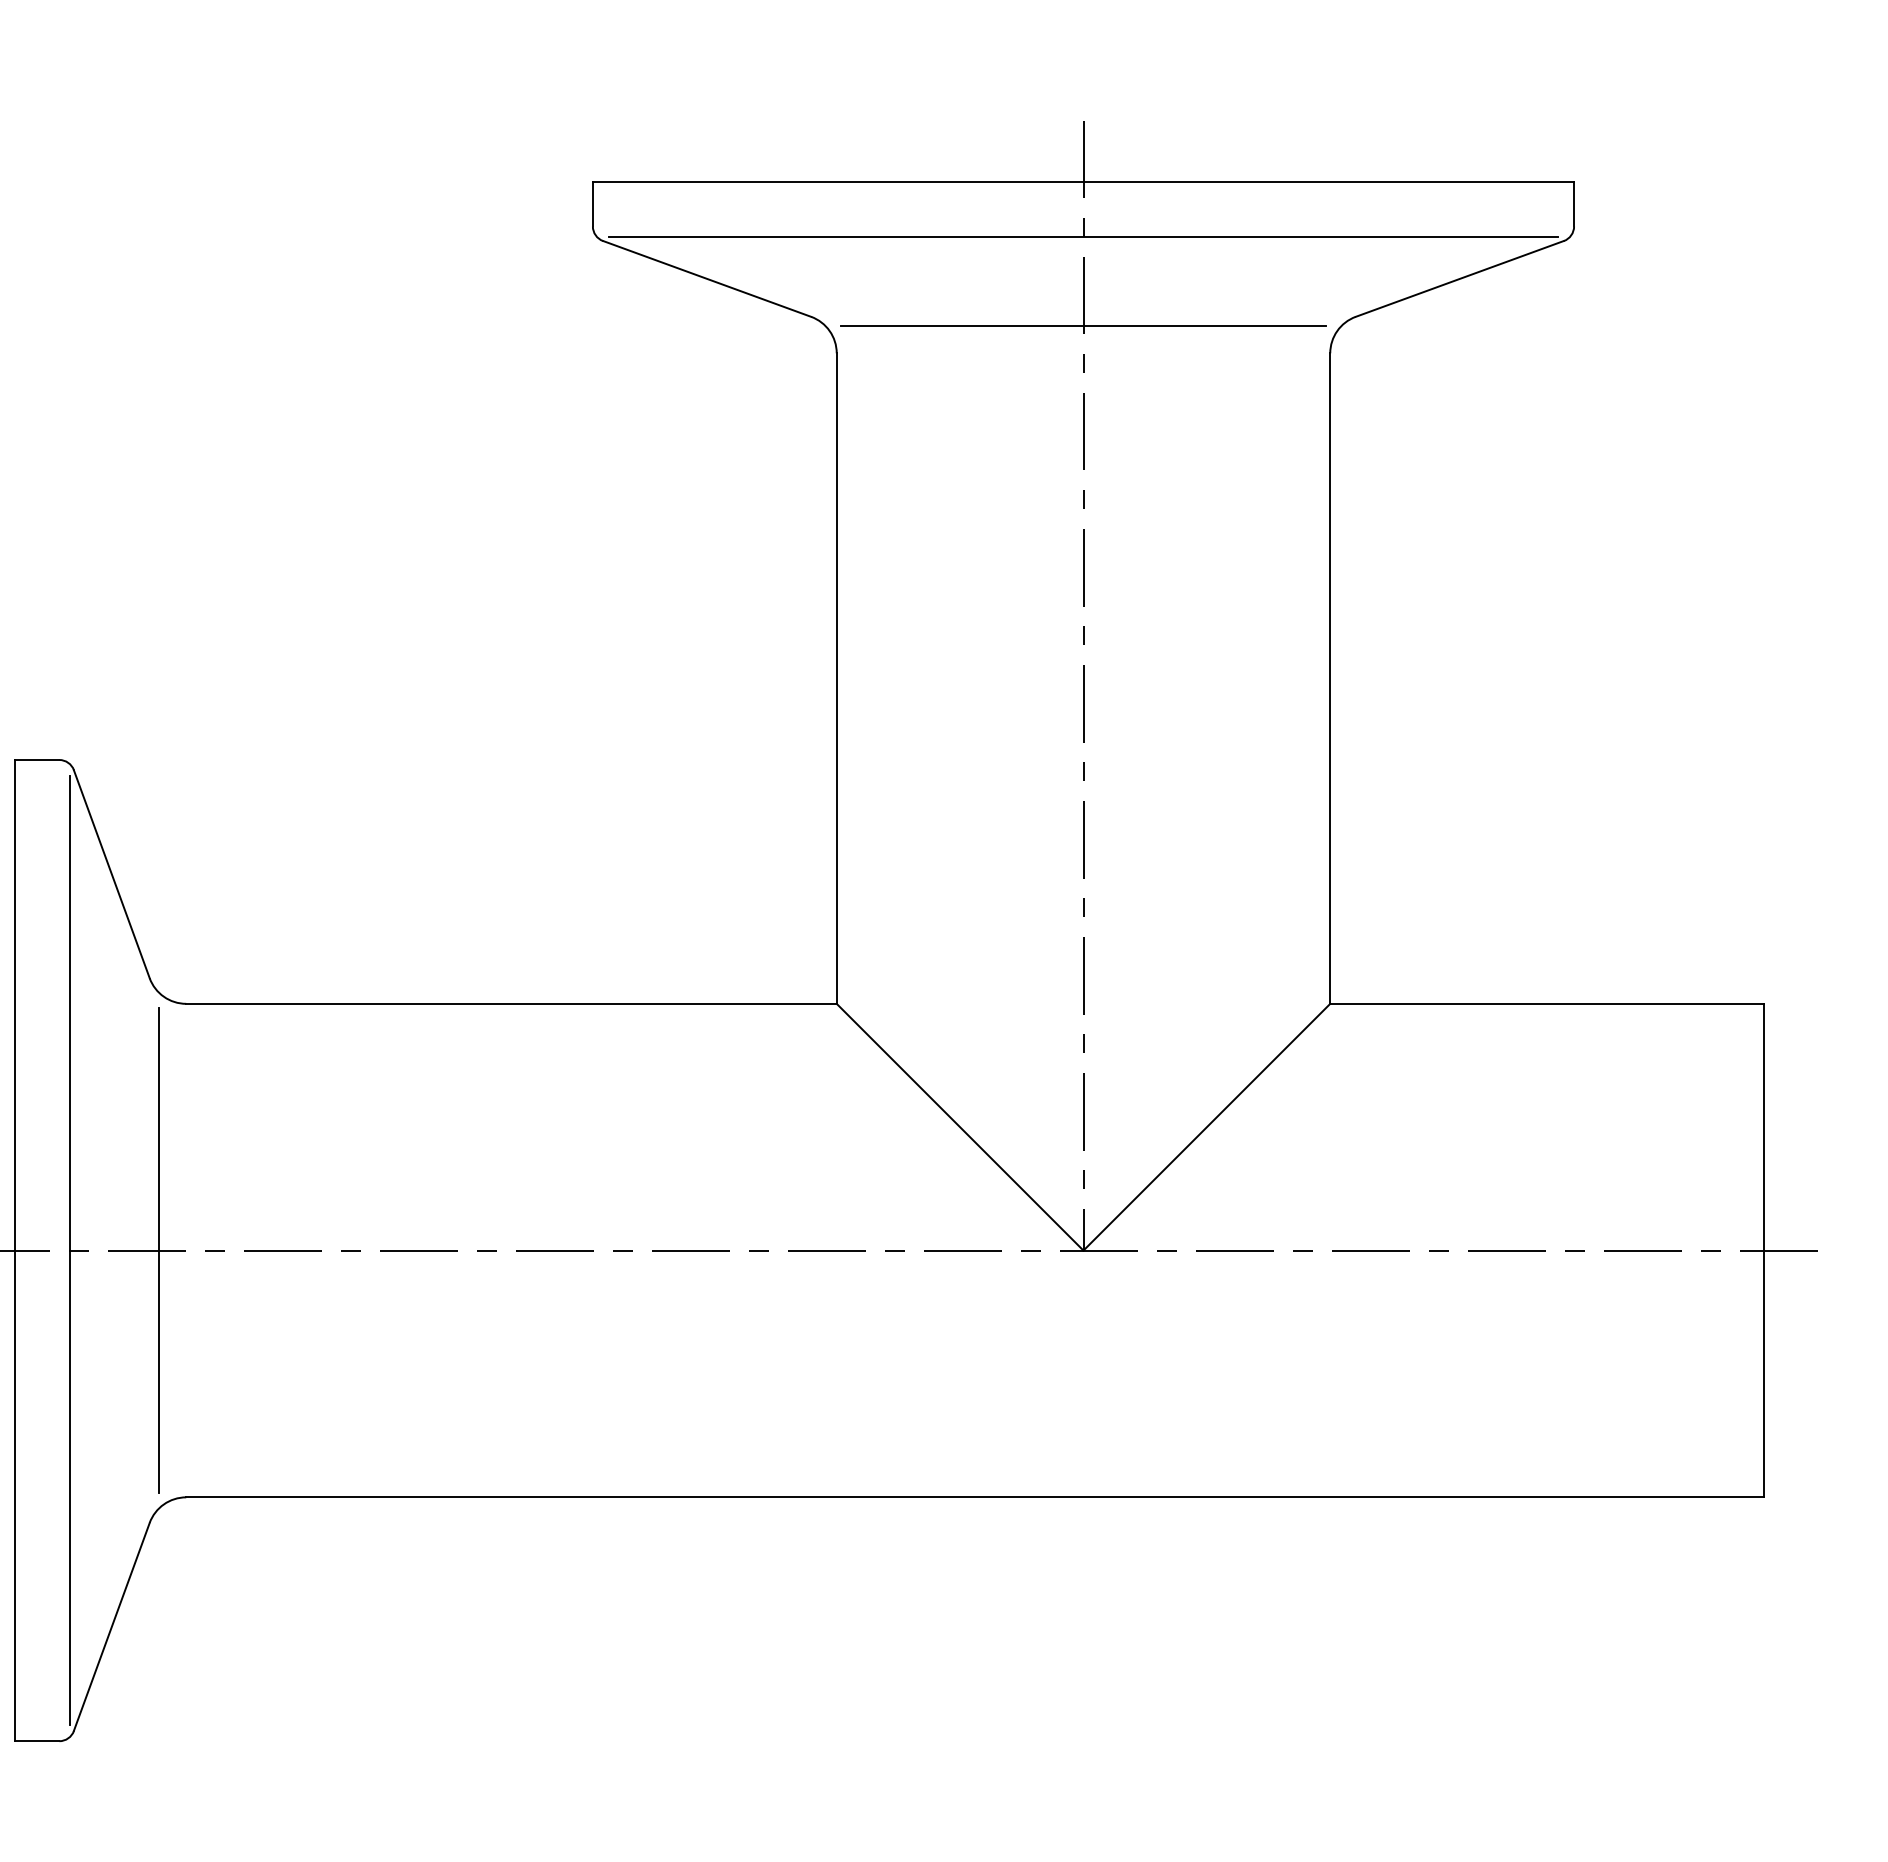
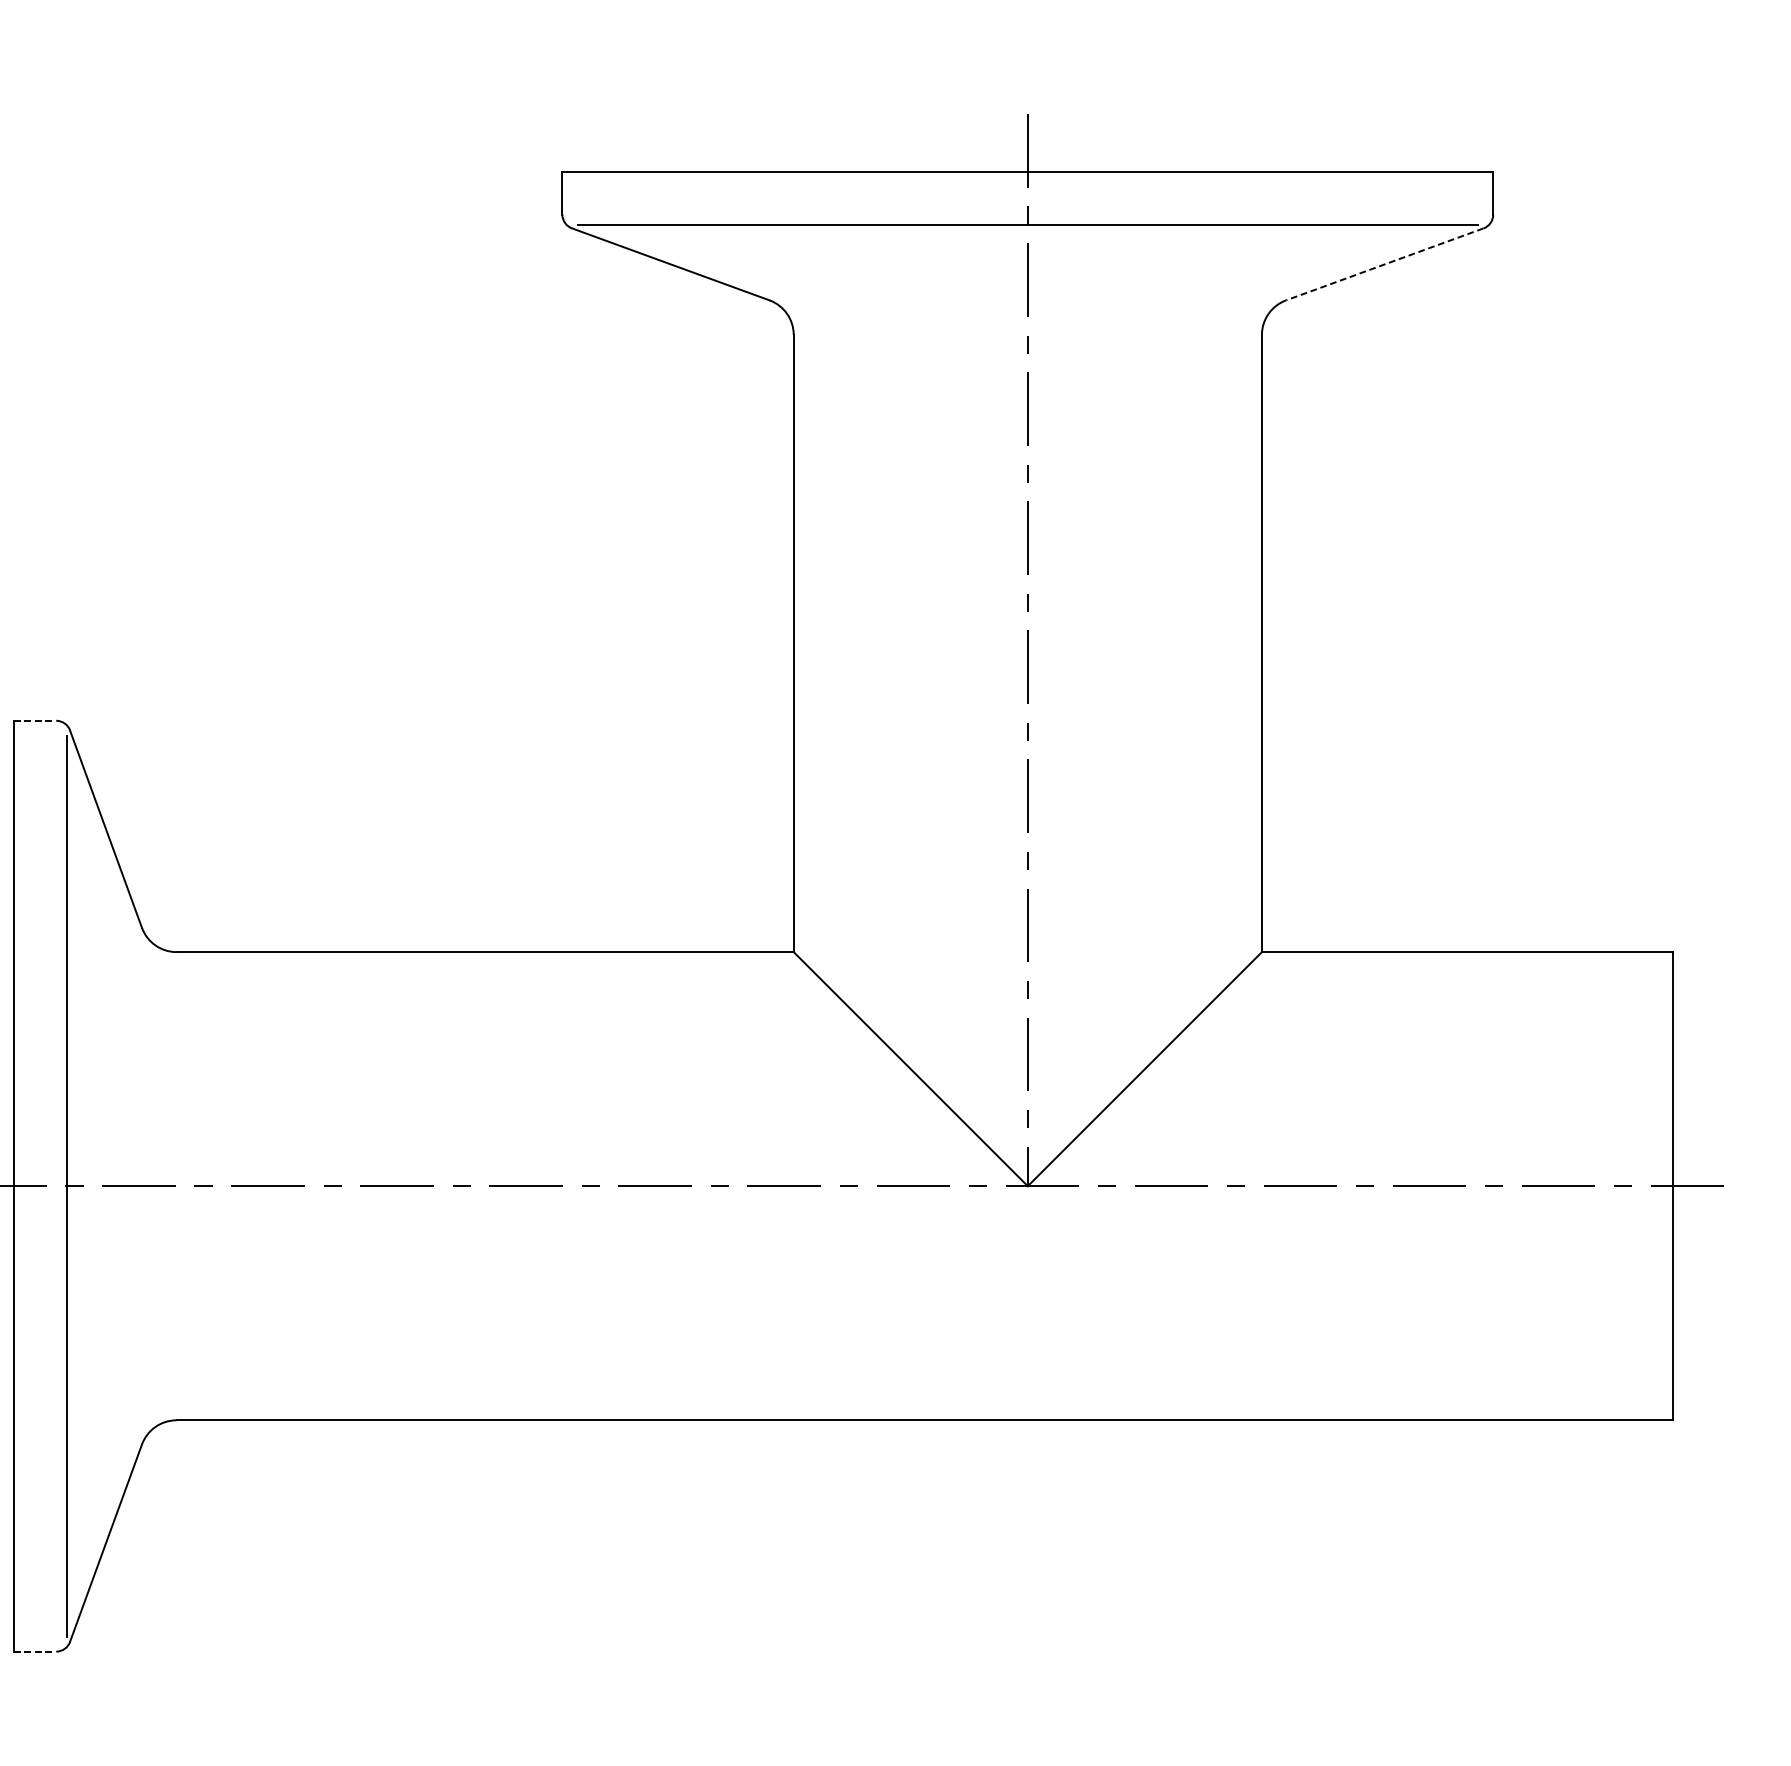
line: (1459, 278) -> (1384, 263), solid -> dashed
line: (1083, 326) -> (1027, 309), removed
line: (37, 760) -> (35, 721), solid -> dashed
line: (159, 1250) -> (151, 1186), removed
line: (37, 1741) -> (35, 1651), solid -> dashed

